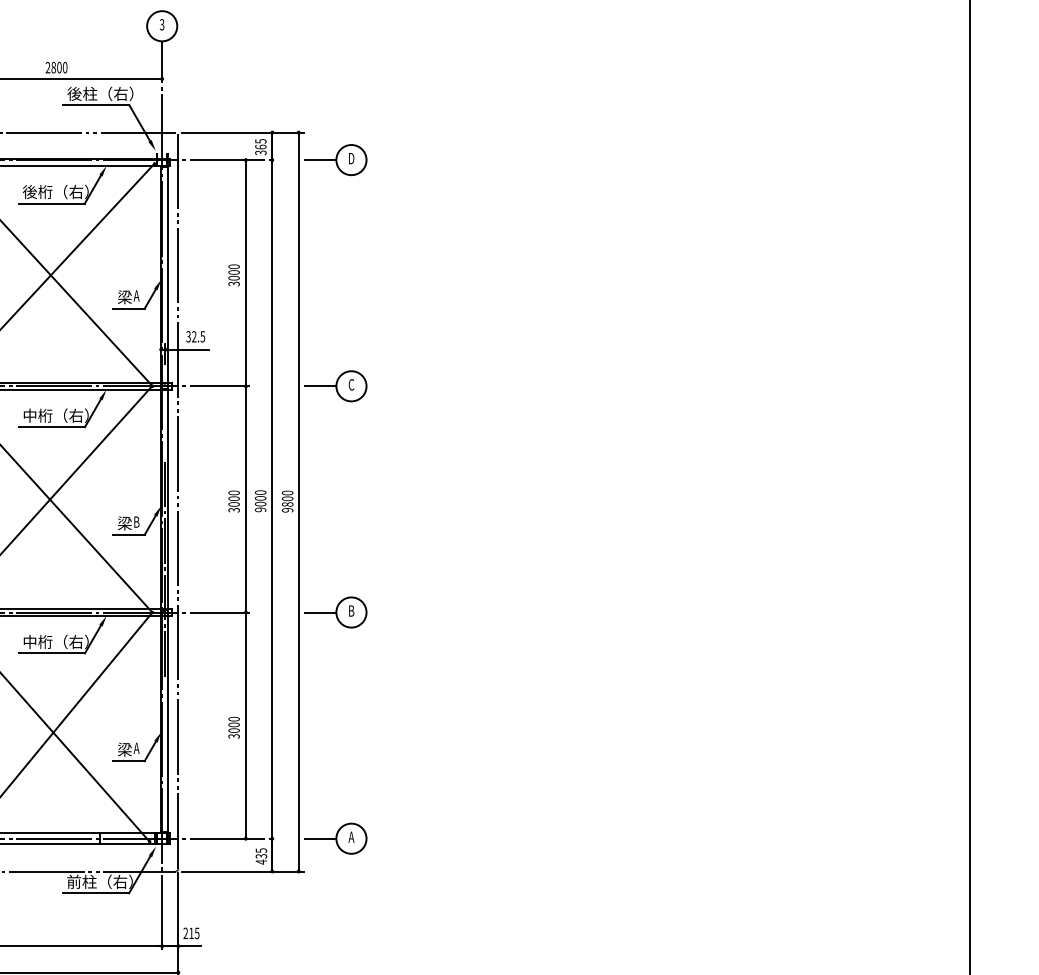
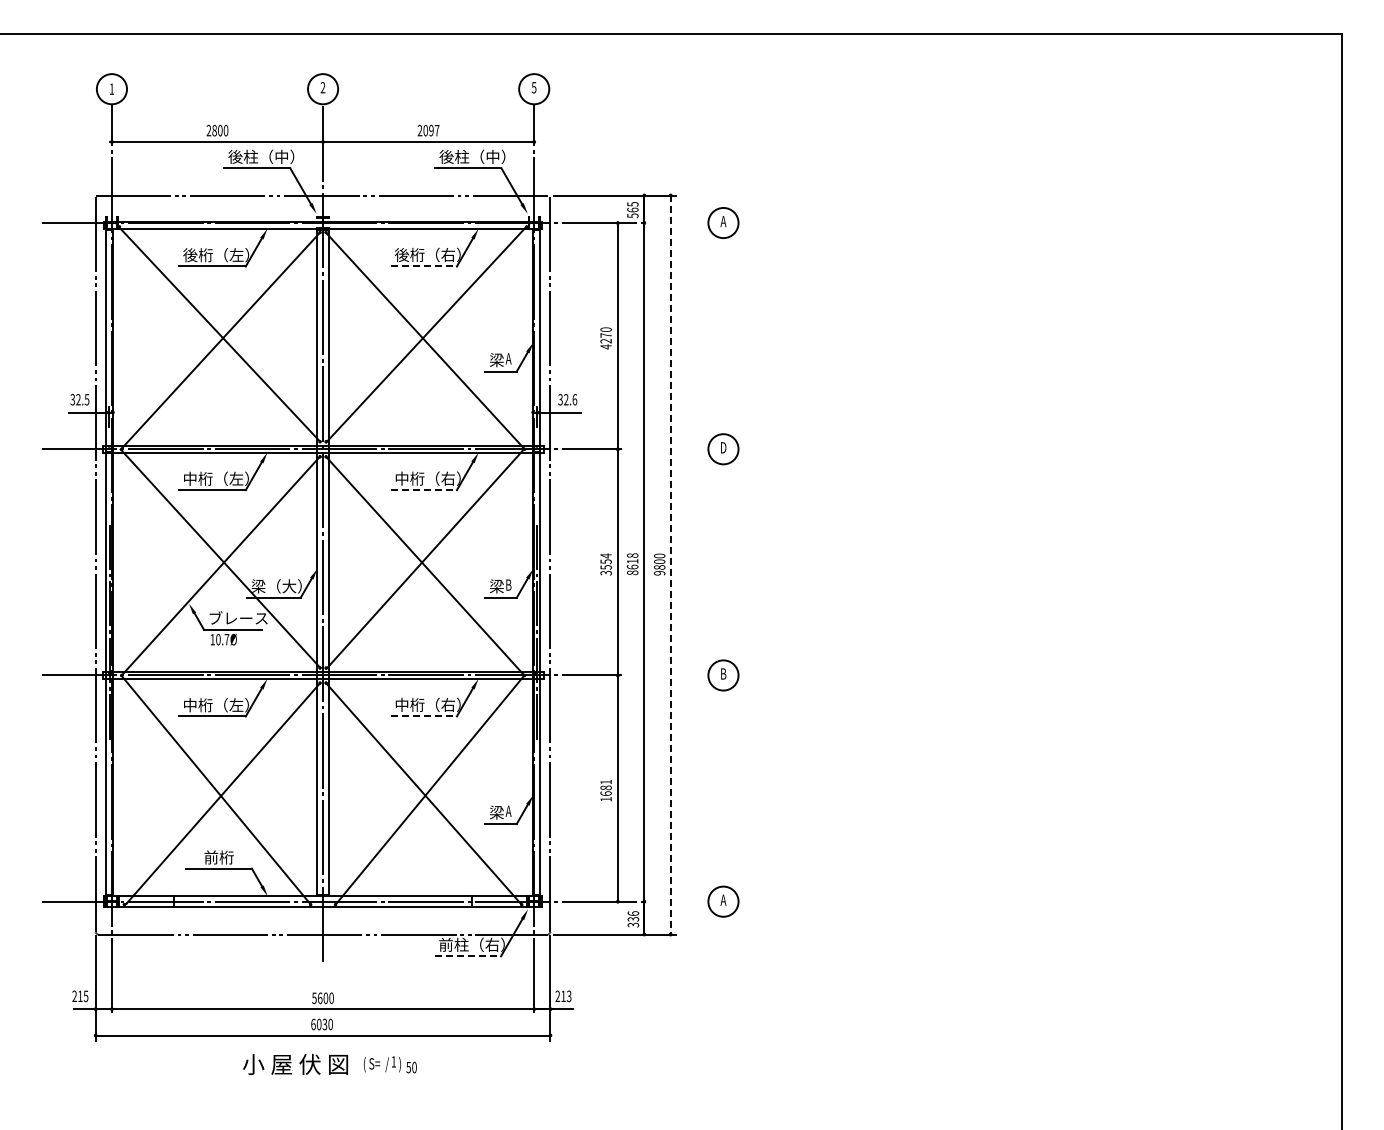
text: (162, 24) -> (534, 87), 3 -> 5
text: (59, 67) -> (431, 130), 2800 -> 2097
text: (120, 93) -> (492, 156), 後柱（右） -> 後柱（中）
text: (259, 152) -> (631, 215), 365 -> 565
text: (351, 158) -> (723, 221), D -> A
line: (320, 160) -> (692, 223), removed
line: (52, 203) -> (424, 266), solid -> dashed
text: (233, 278) -> (605, 341), 3000 -> 4270
text: (202, 336) -> (574, 399), 32.5 -> 32.6
text: (351, 384) -> (723, 447), C -> D
line: (320, 386) -> (692, 449), removed
line: (52, 427) -> (424, 490), solid -> dashed
text: (233, 498) -> (605, 561), 3000 -> 3554
text: (260, 501) -> (632, 564), 9000 -> 8618
line: (298, 501) -> (670, 564), solid -> dashed
line: (320, 612) -> (692, 675), removed
line: (52, 653) -> (424, 716), solid -> dashed
text: (233, 727) -> (605, 790), 3000 -> 1681
line: (320, 838) -> (692, 901), removed
text: (261, 856) -> (633, 919), 435 -> 336
line: (96, 893) -> (468, 956), solid -> dashed
text: (197, 932) -> (569, 995), 215 -> 213

